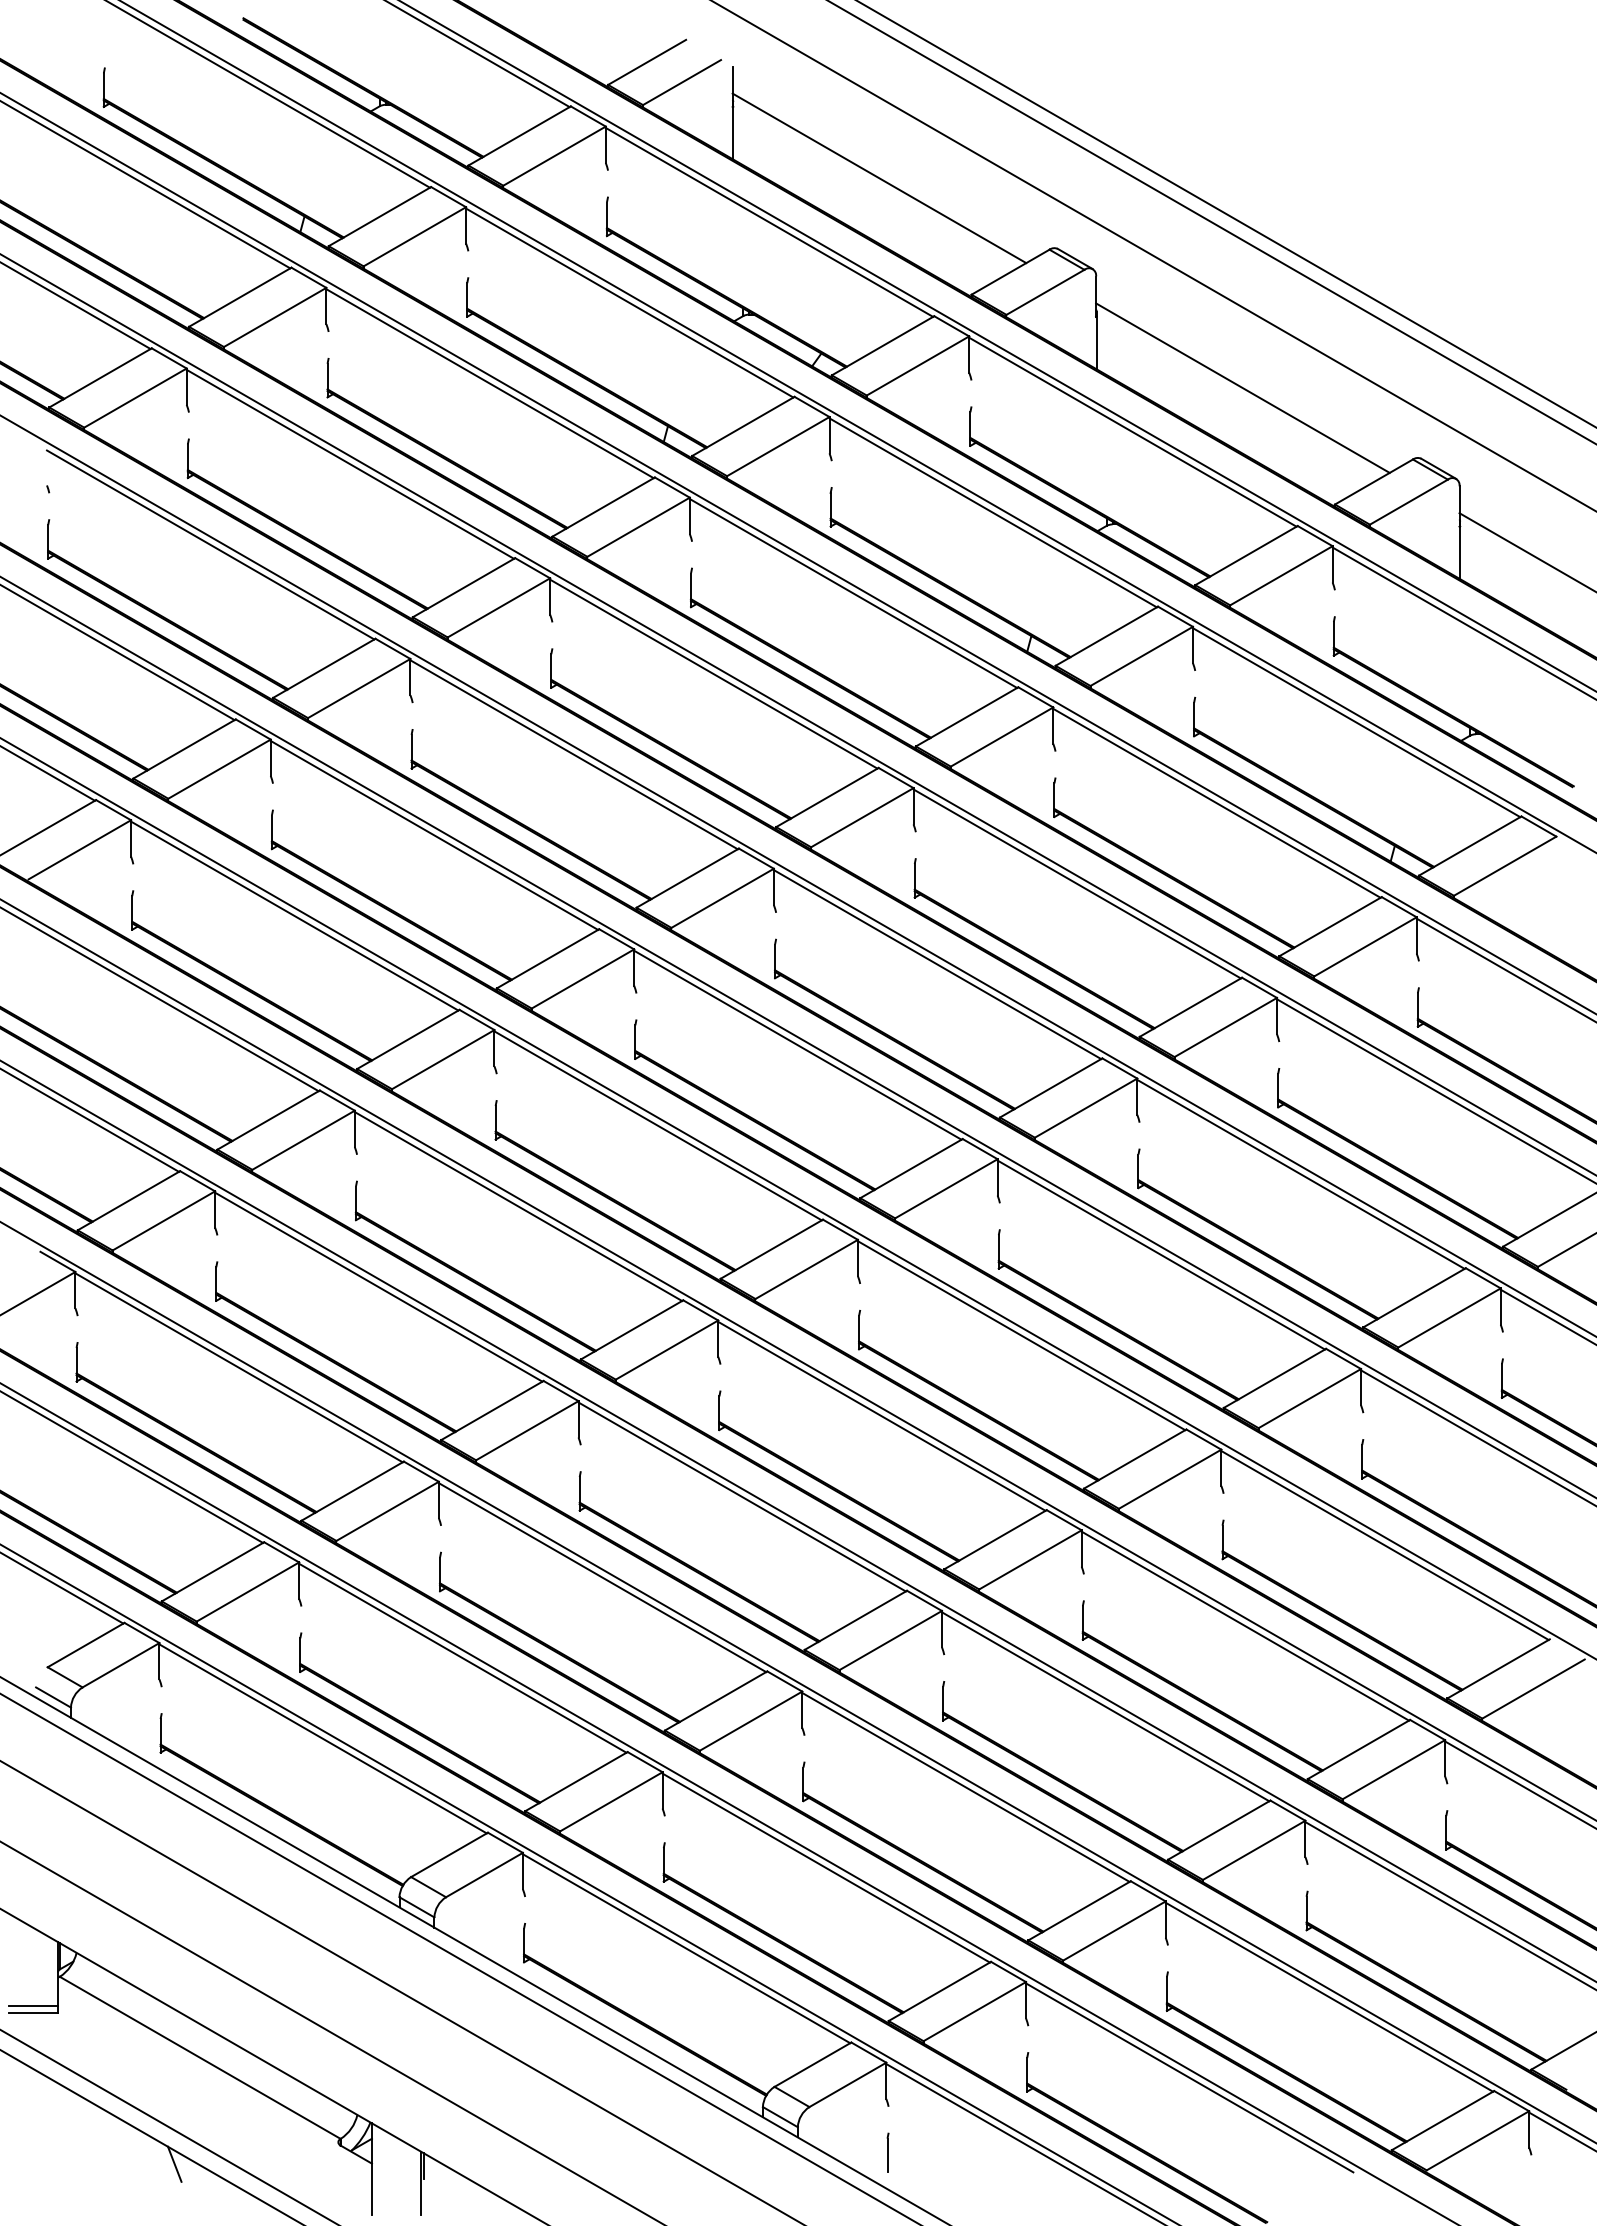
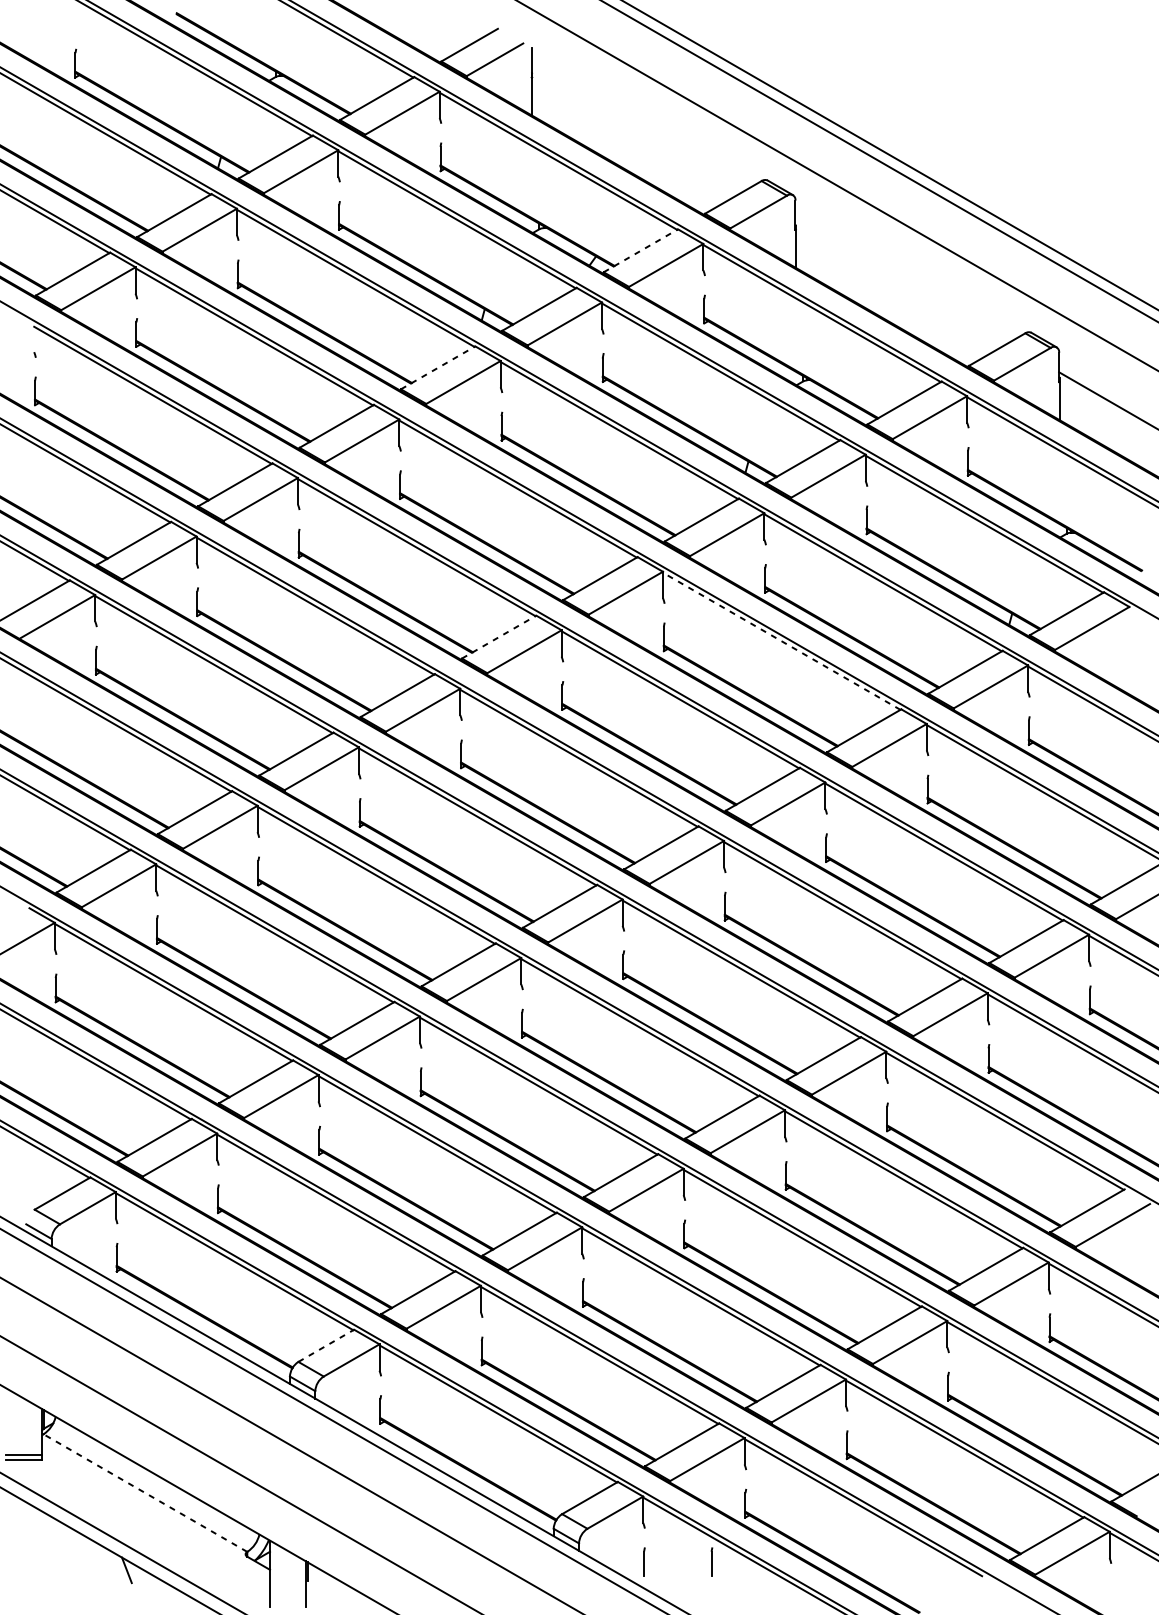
line: (879, 178) -> (638, 129), removed
line: (883, 345) -> (641, 250), solid -> dashed
line: (1242, 387) -> (901, 281), removed
line: (604, 506) -> (438, 367), solid -> dashed
line: (688, 877) -> (499, 636), solid -> dashed
line: (1077, 883) -> (781, 640), solid -> dashed
line: (449, 1854) -> (326, 1345), solid -> dashed
line: (199, 2057) -> (144, 1492), solid -> dashed
part: (980, 2152) -> (711, 1561), added

